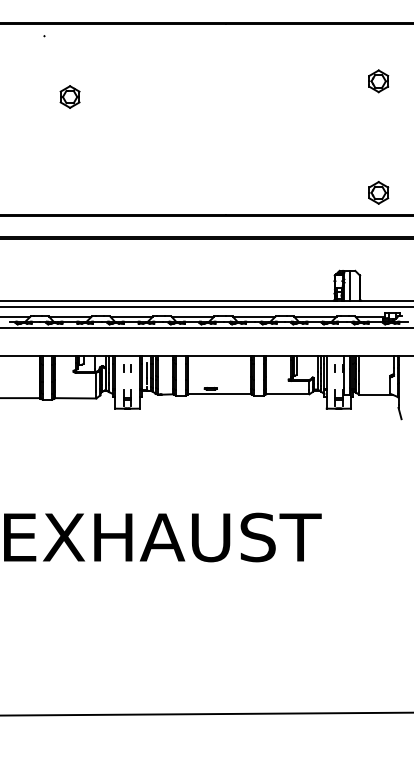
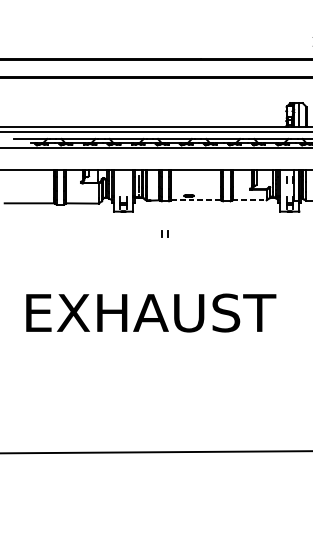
part: (127, 368) -> (165, 233), moved
line: (220, 394) -> (196, 200), solid -> dashed
line: (287, 394) -> (249, 200), solid -> dashed

